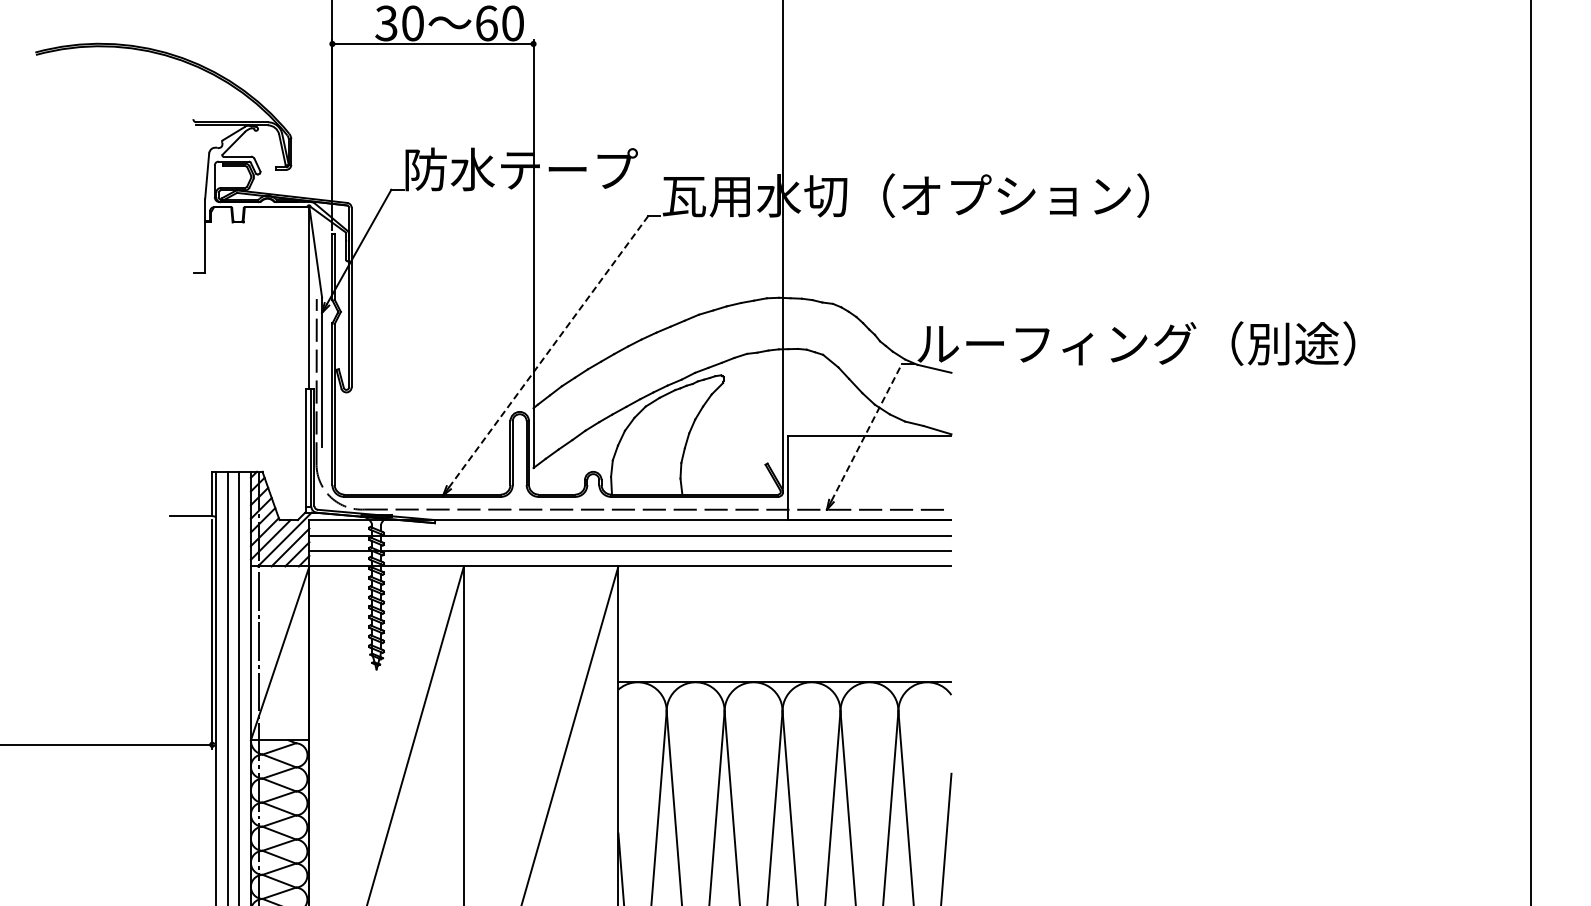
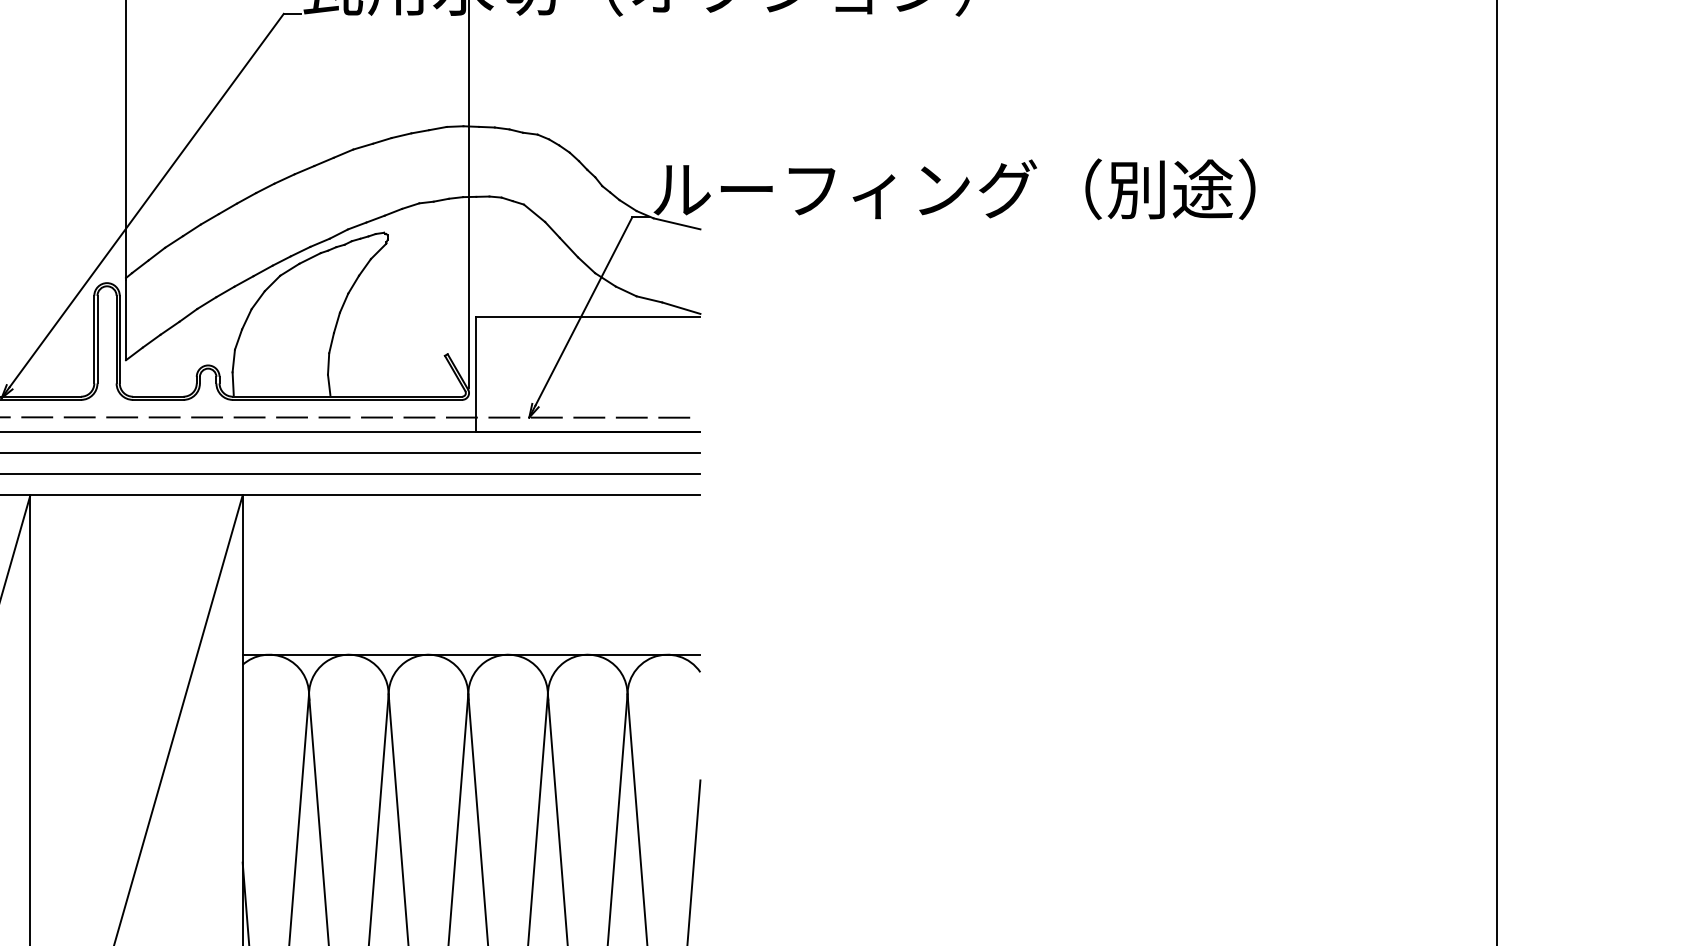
line: (548, 351) -> (146, 200), dashed -> solid
line: (866, 432) -> (583, 311), dashed -> solid

